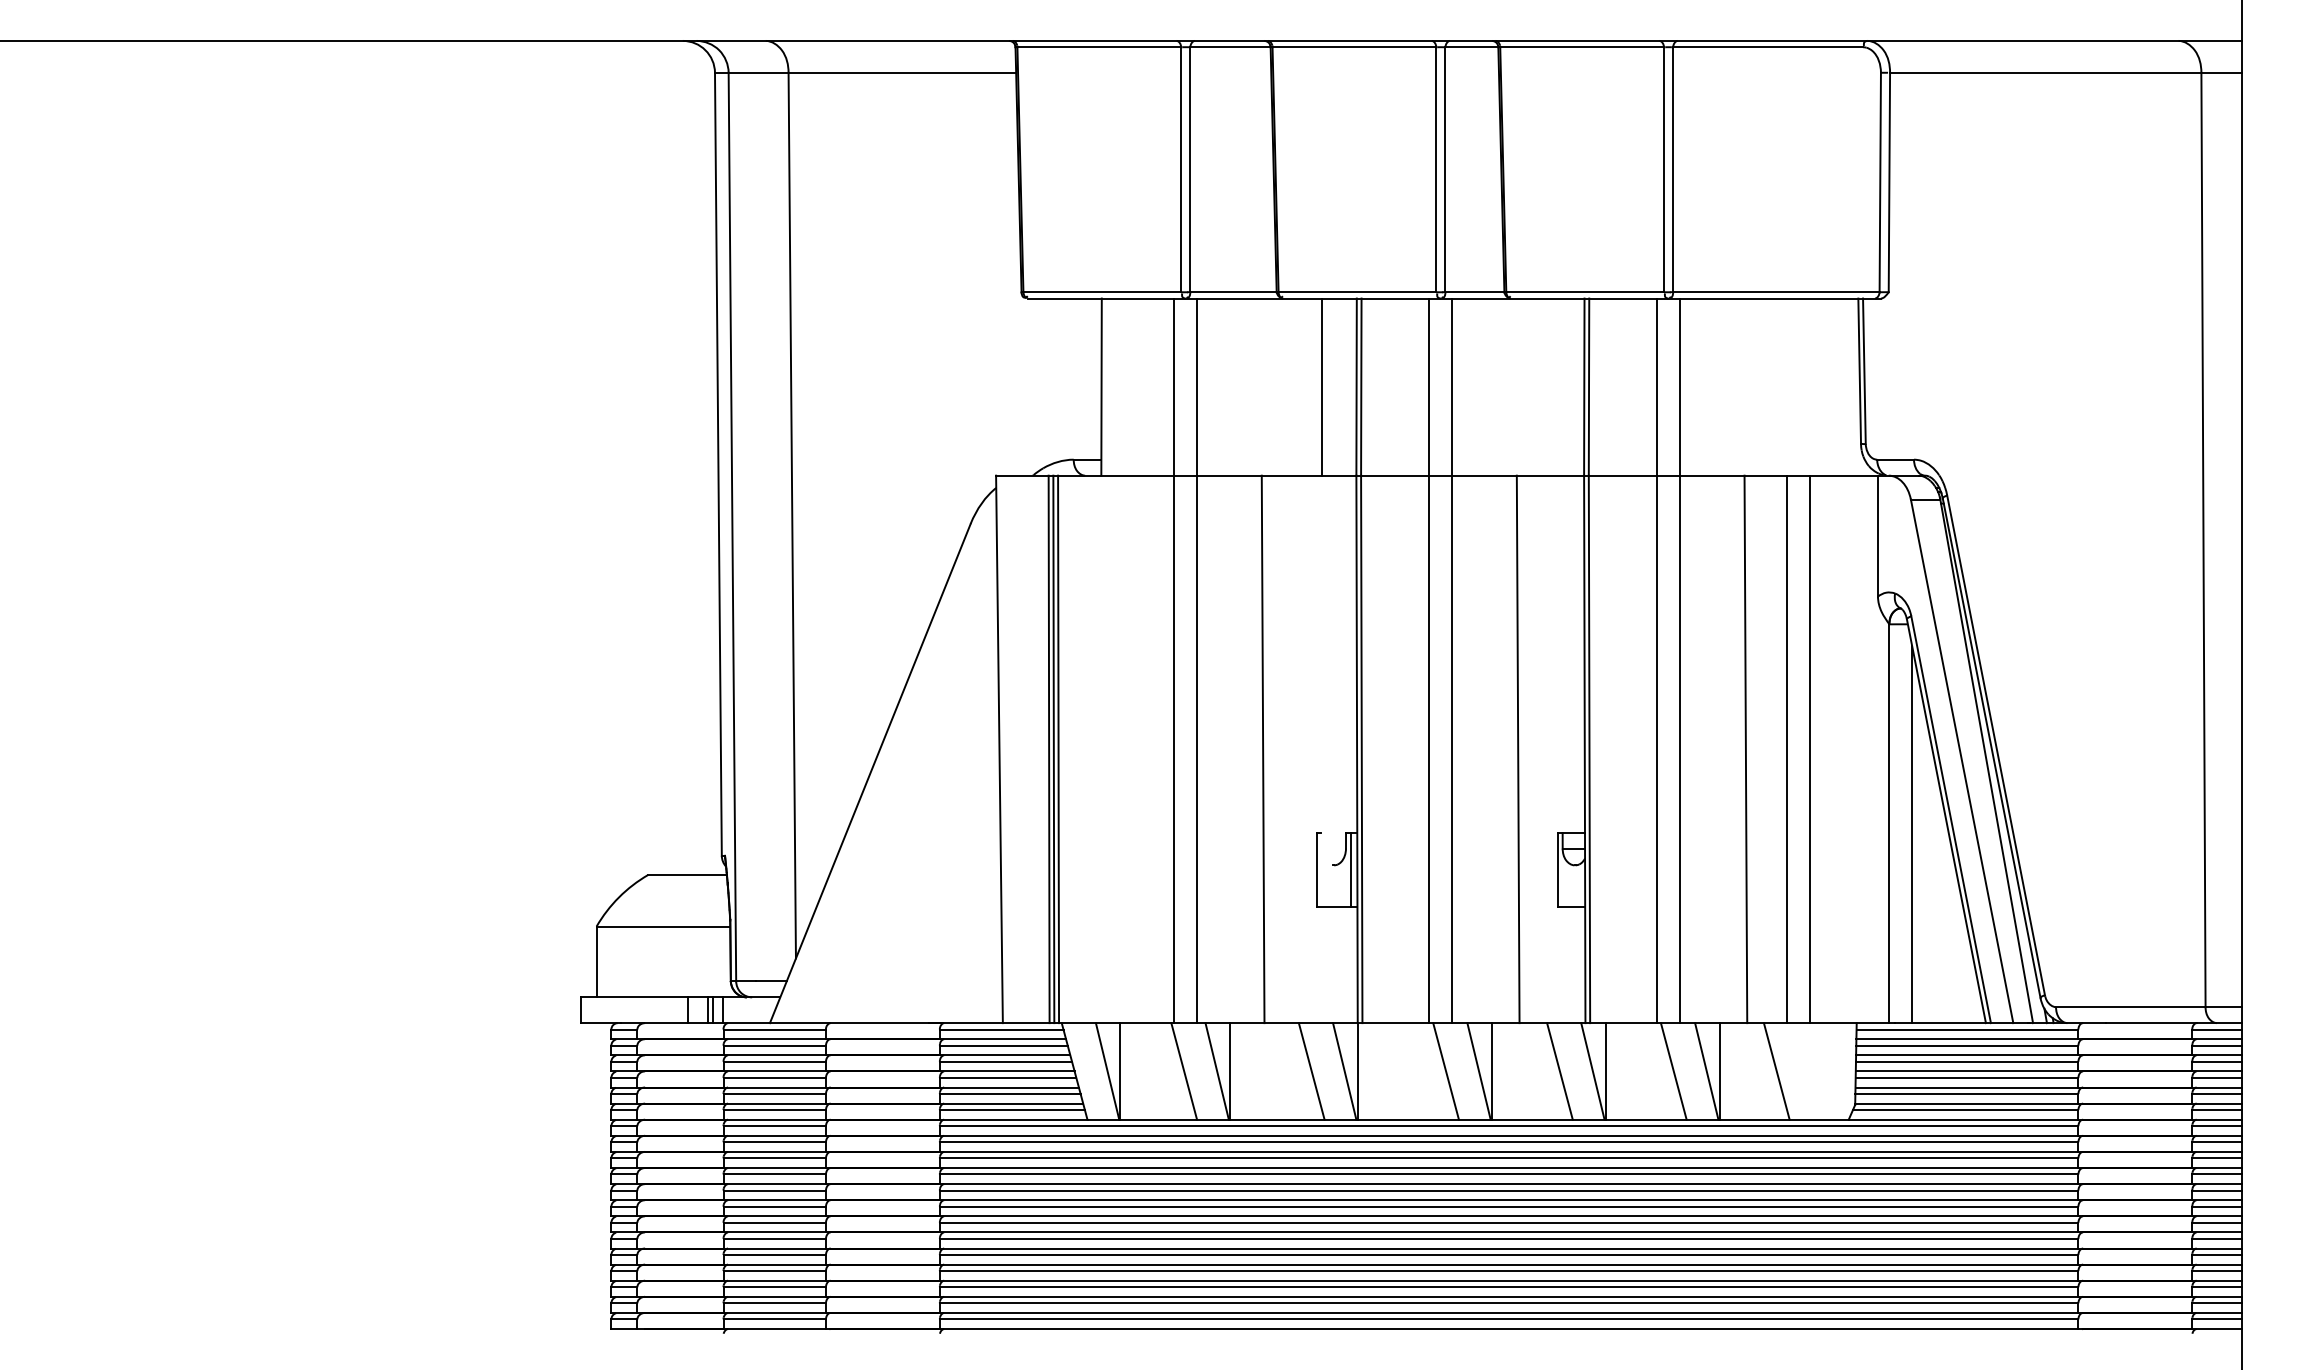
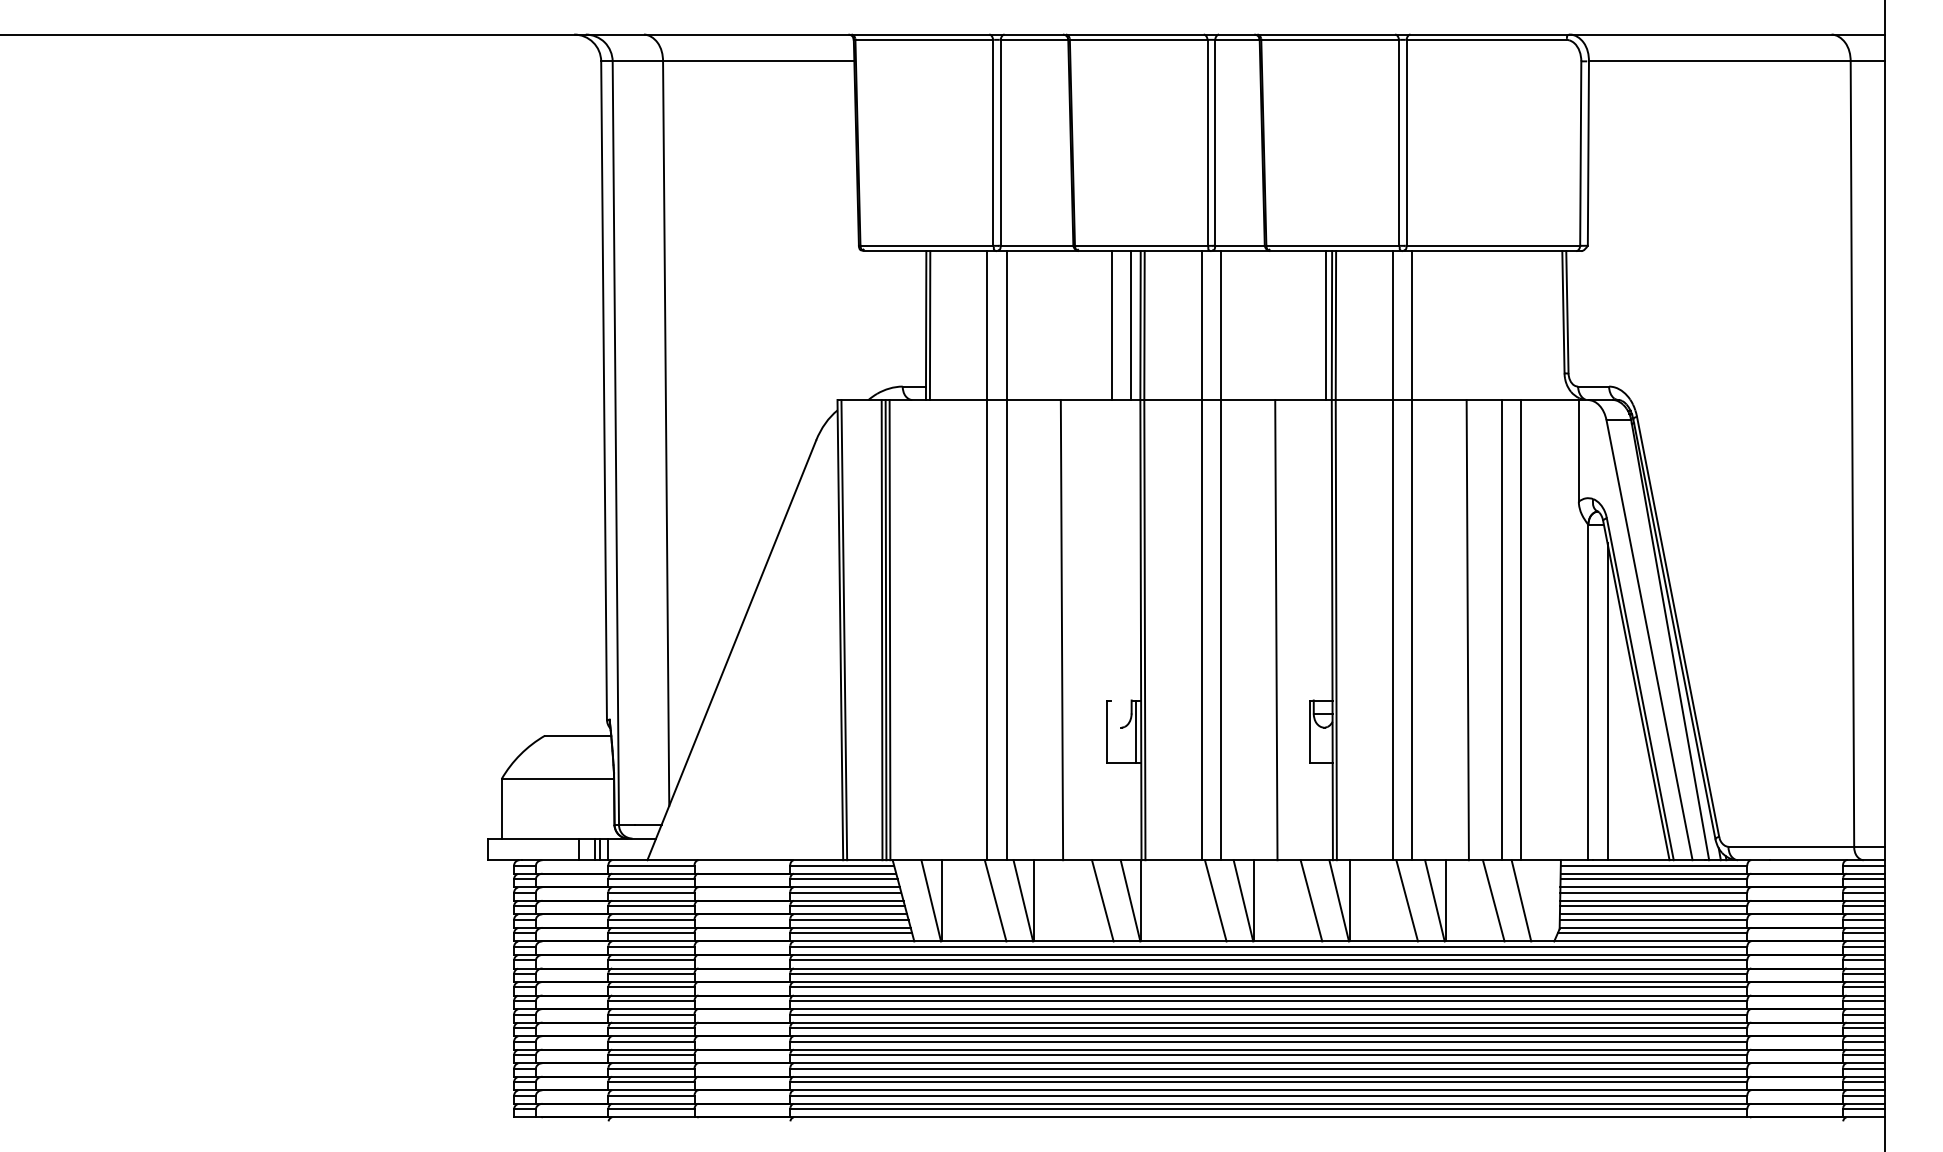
line: (1106, 386) -> (930, 325), added
line: (1345, 386) -> (1131, 325), added
line: (1577, 386) -> (1326, 325), added
line: (1003, 749) -> (843, 630), added
line: (1809, 1071) -> (1521, 900), added

